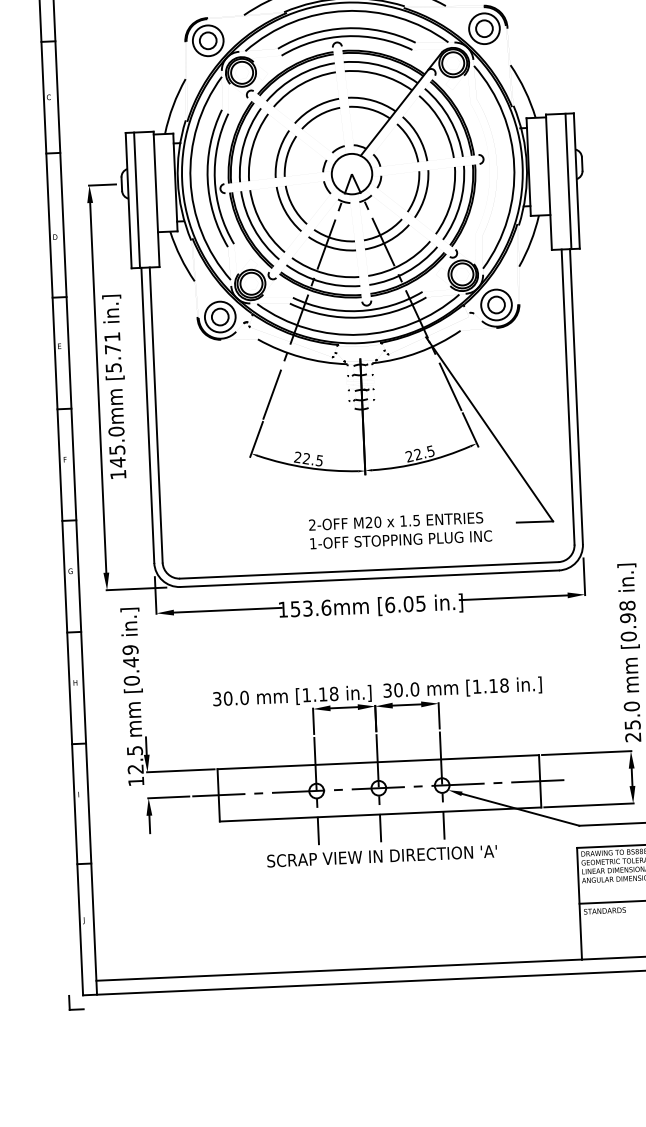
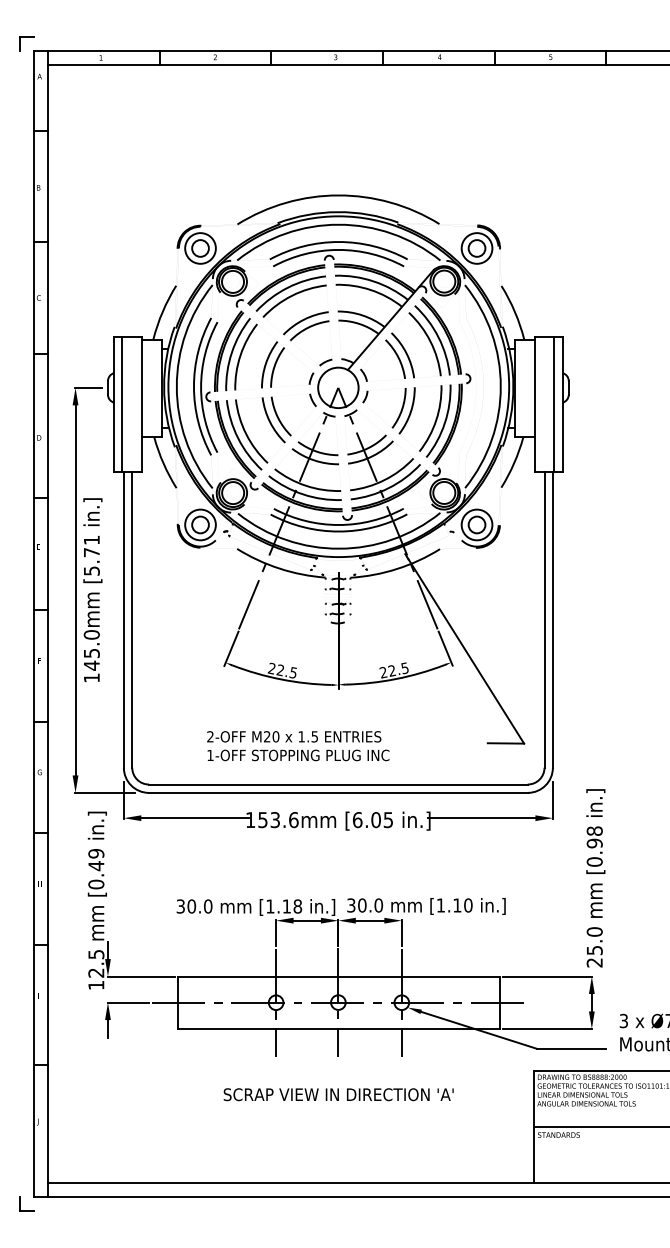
text: (400, 530) -> (298, 746), moved
text: (504, 685) -> (468, 905), [1.18 -> [1.10
text: (381, 856) -> (338, 1094), moved

